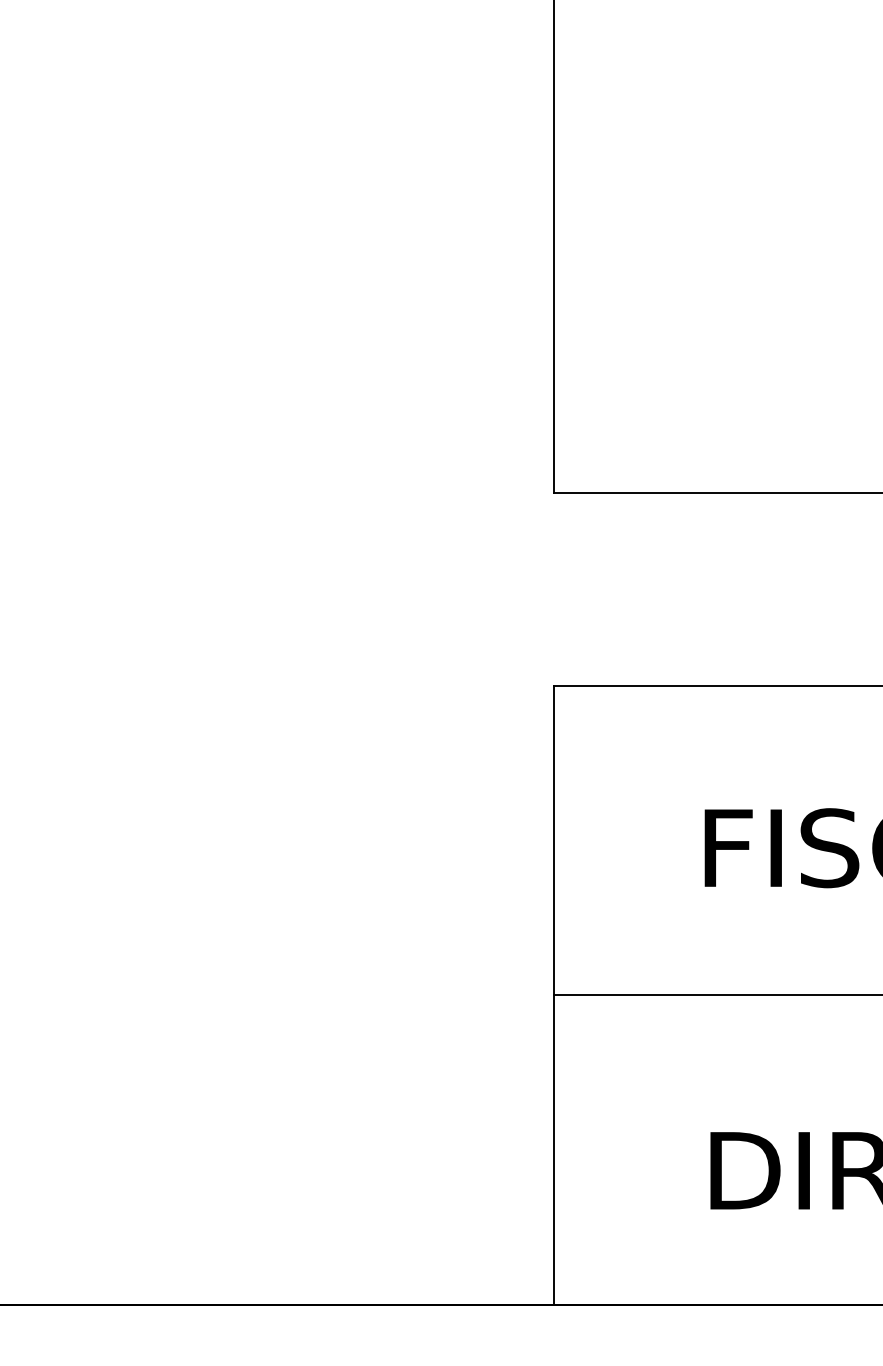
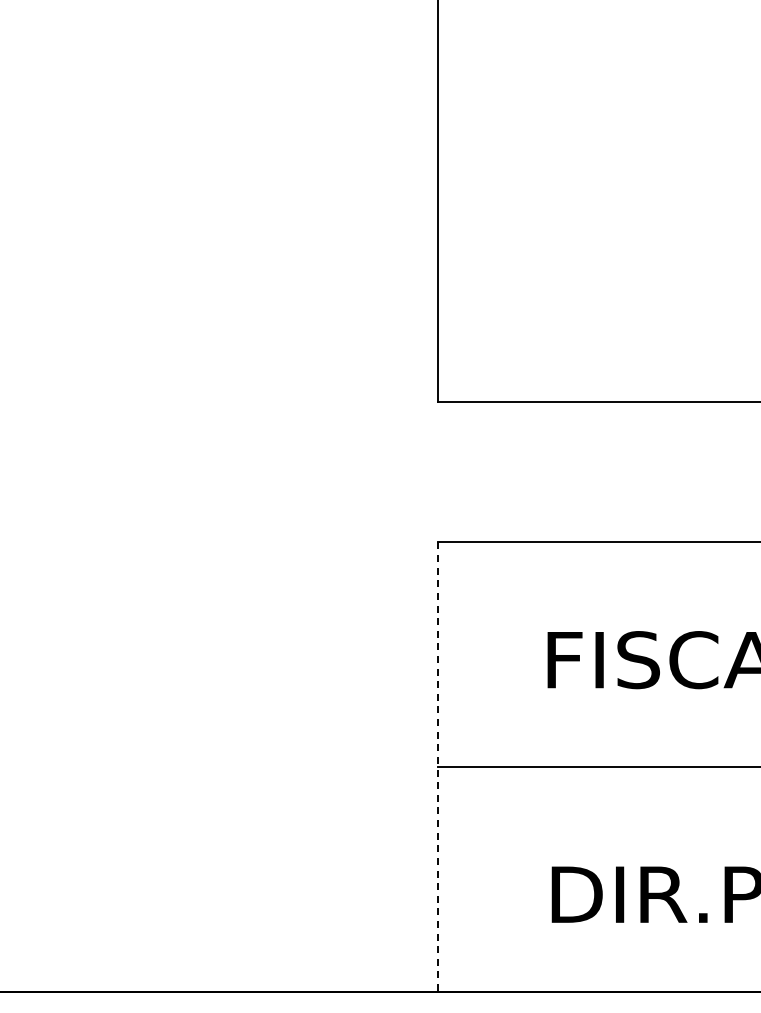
line: (553, 995) -> (437, 767), solid -> dashed

